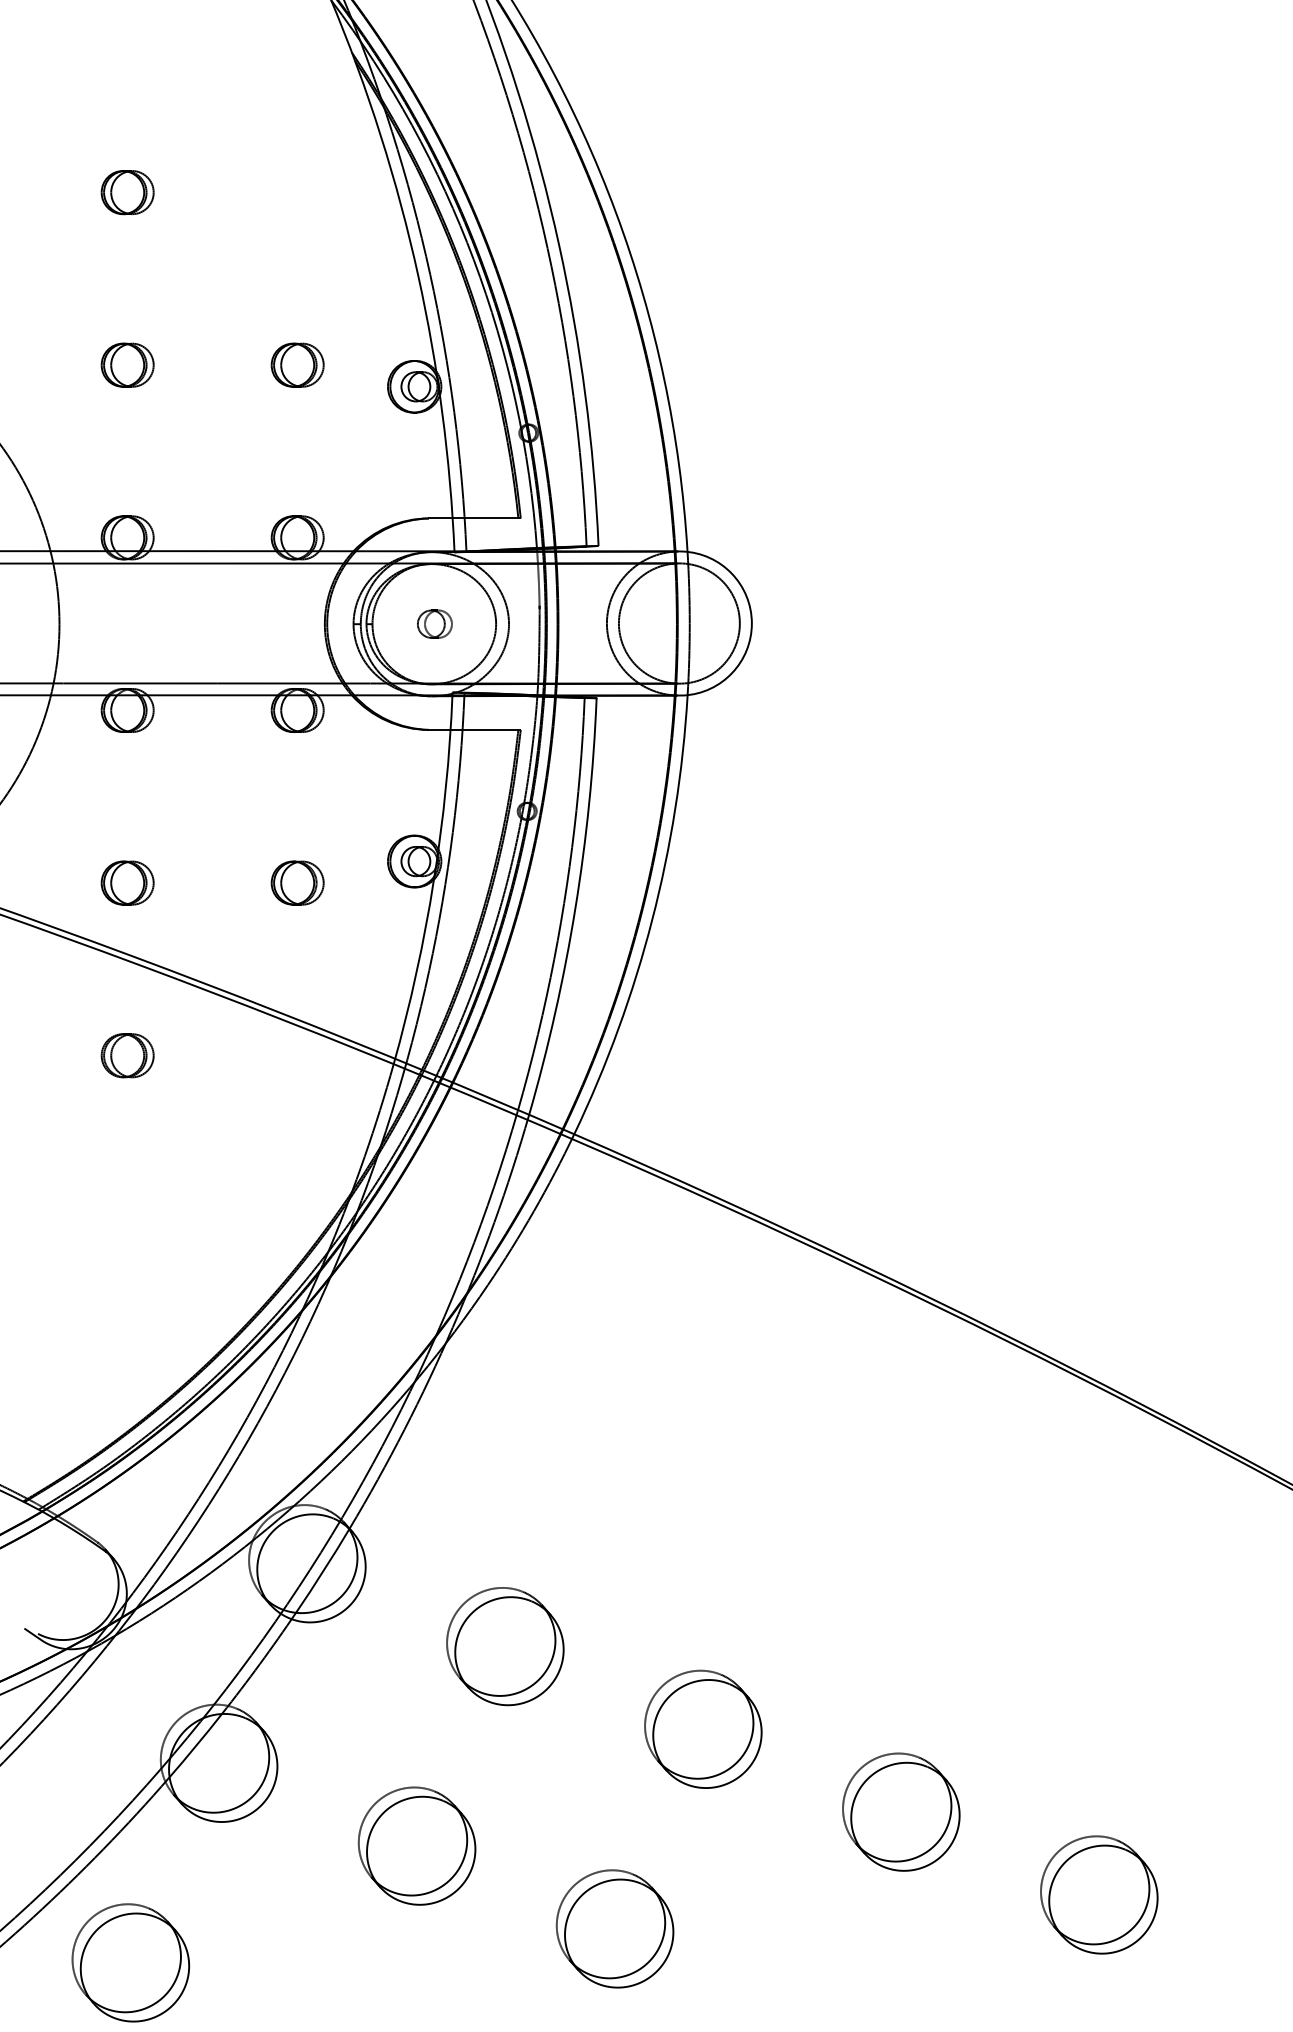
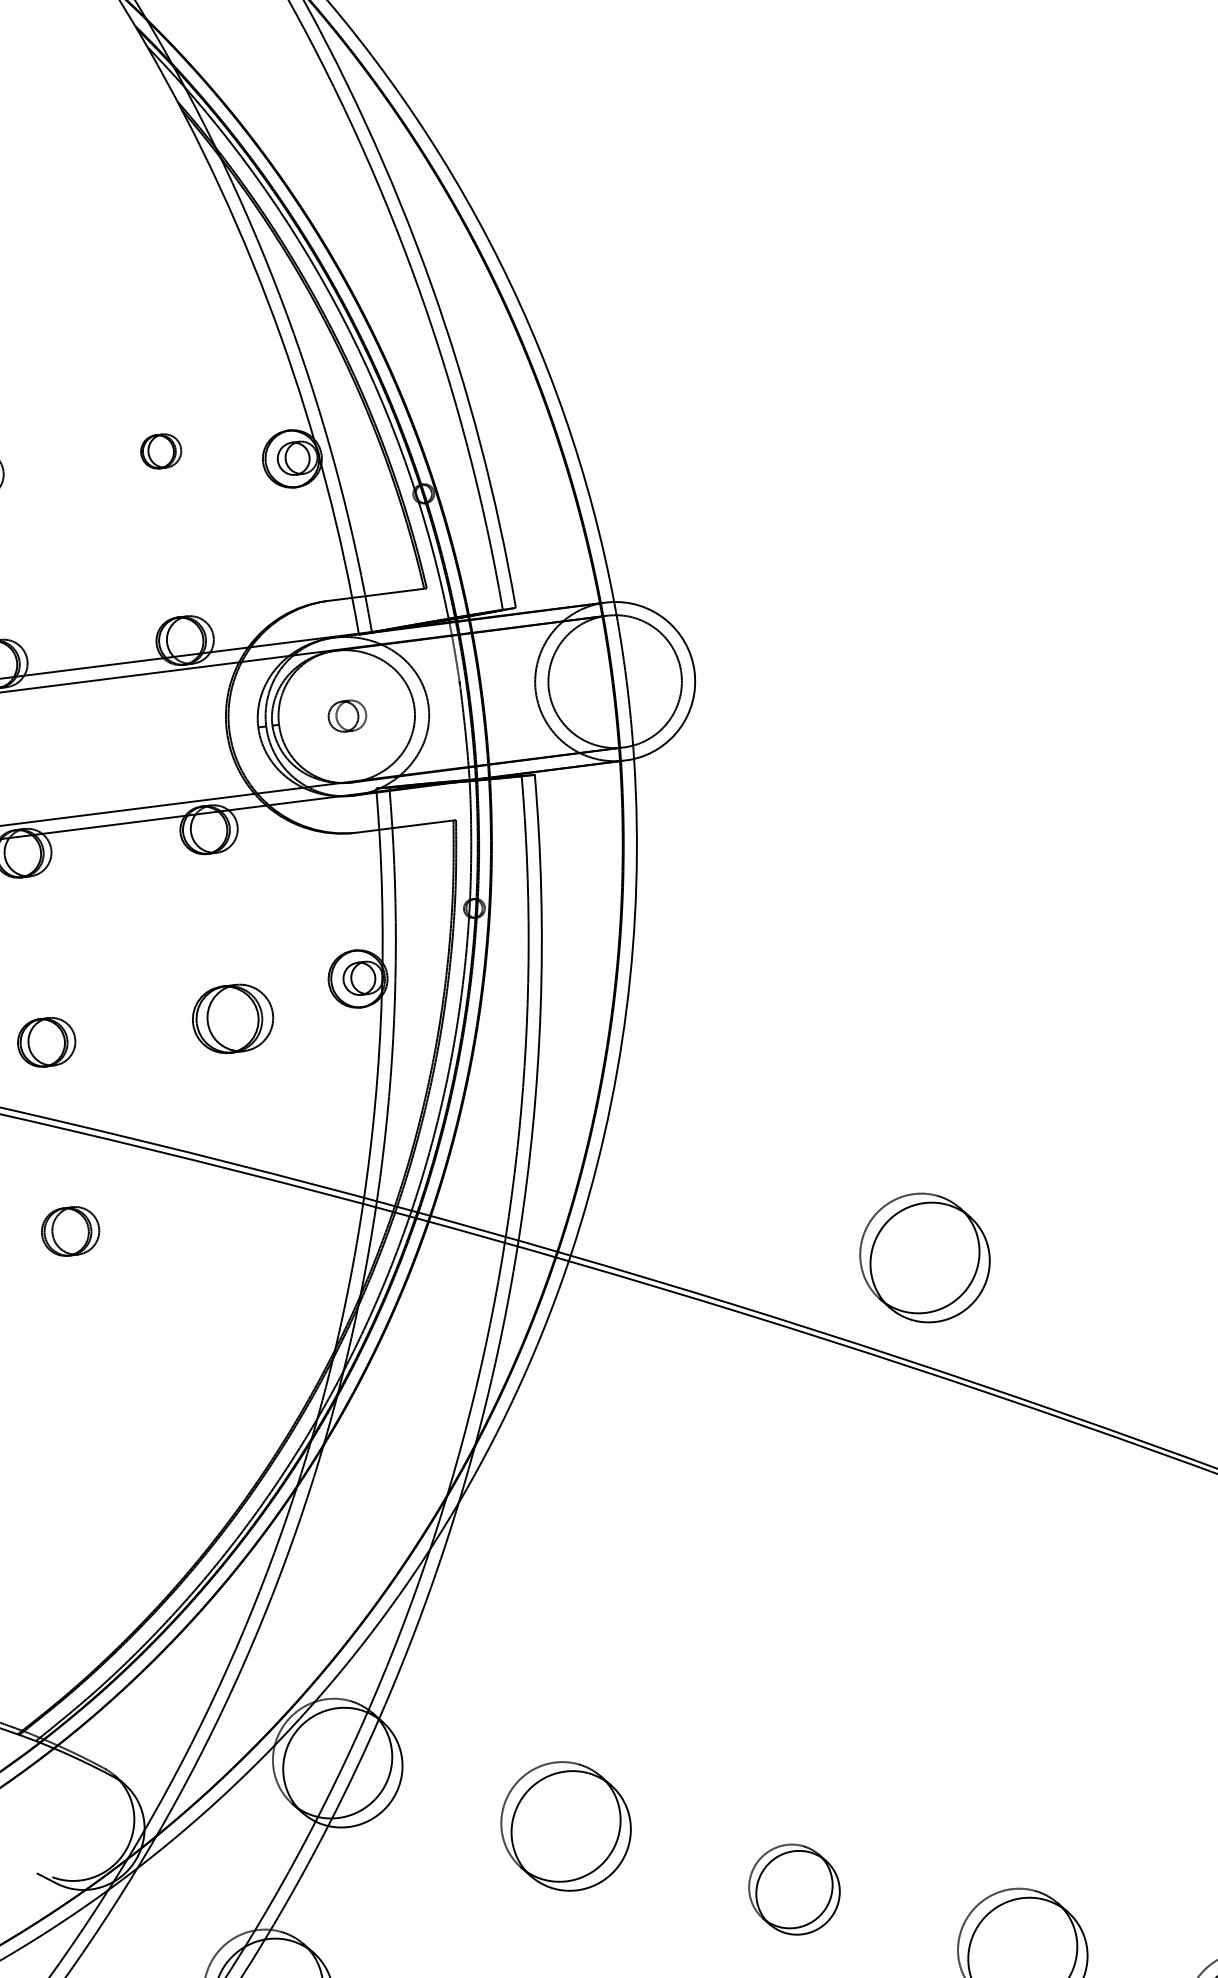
part: (297, 364) -> (160, 450), size x0.7
part: (297, 882) -> (232, 1018), size x1.4
part: (892, 1176) -> (925, 1257), added
part: (703, 1728) -> (794, 1888), size x0.7

